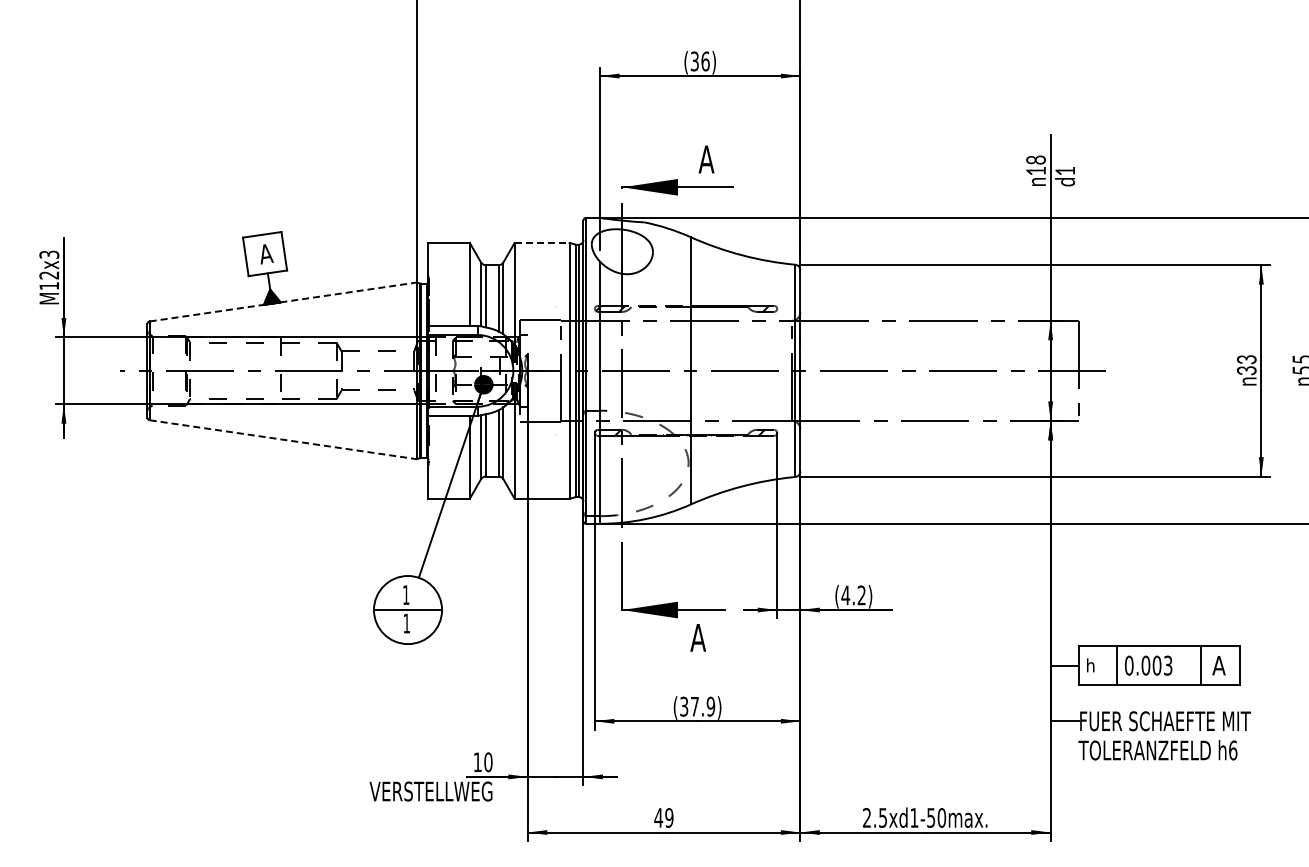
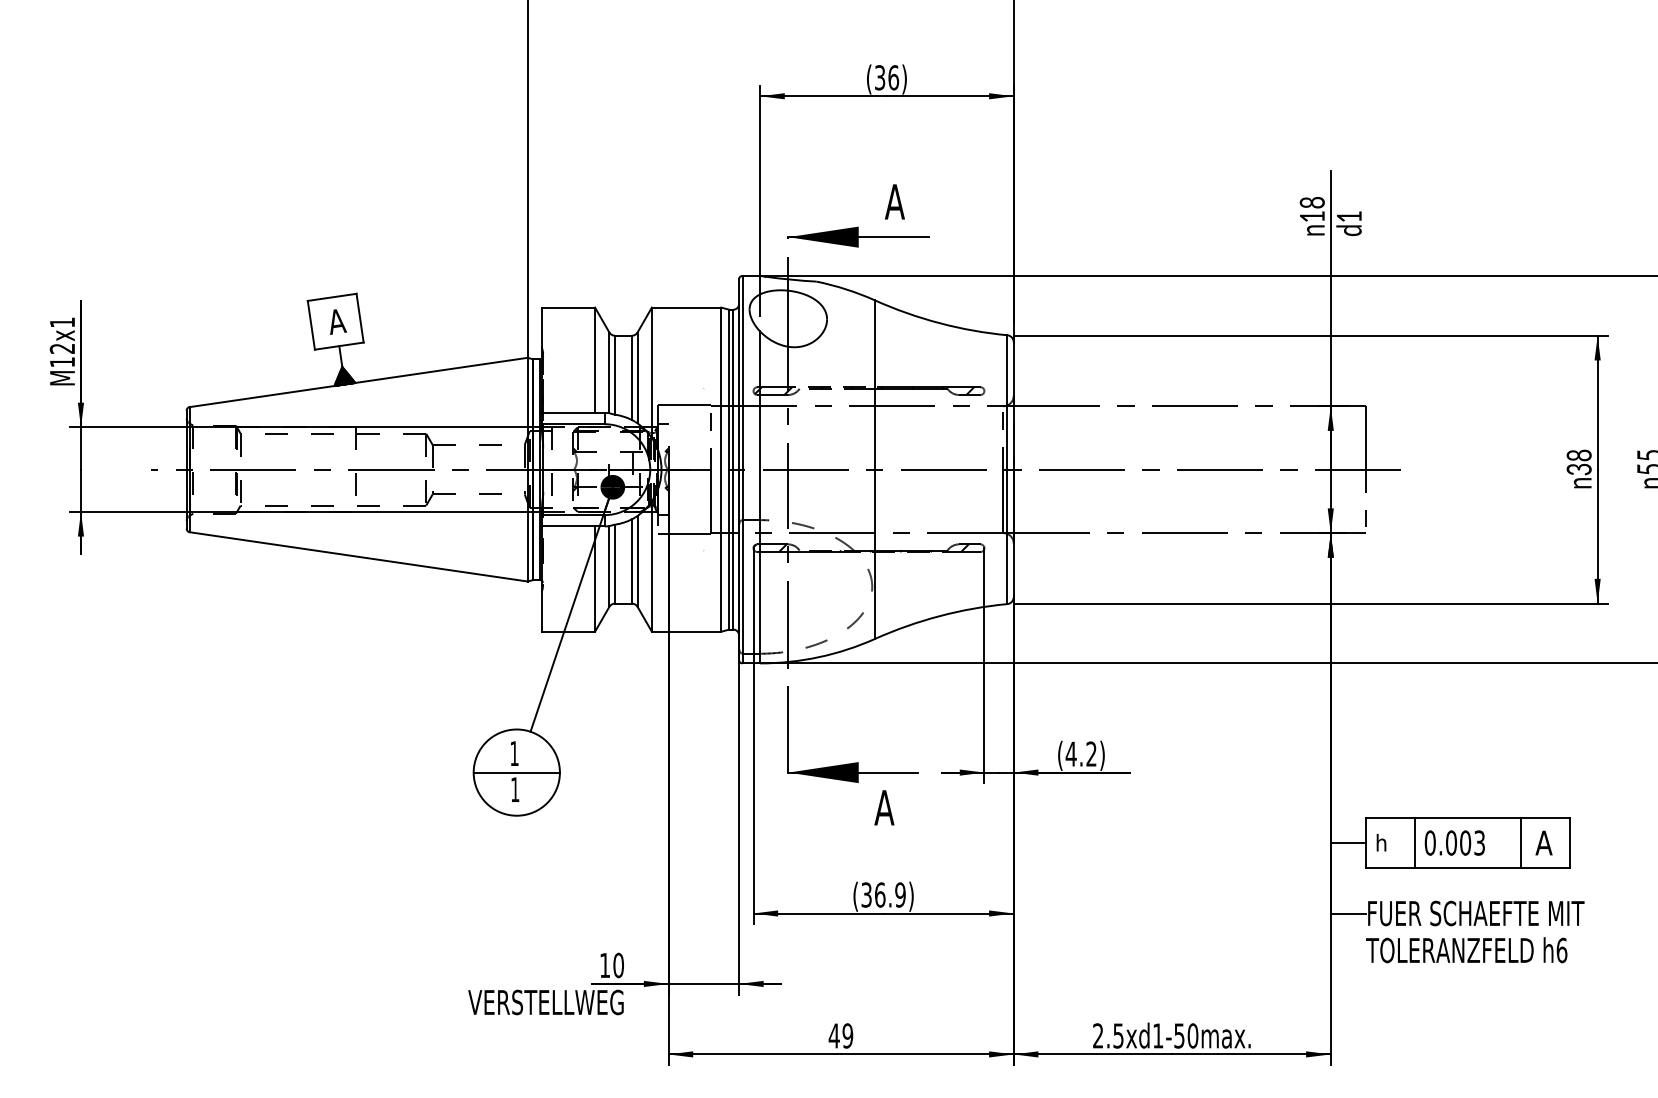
line: (542, 242) -> (687, 307), dashed -> solid
text: (49, 254) -> (62, 322), M12x3 -> M12x1
line: (283, 302) -> (359, 383), dashed -> solid
text: (1246, 359) -> (1578, 455), 33 -> 38
line: (283, 439) -> (359, 556), dashed -> solid
text: (694, 706) -> (879, 894), (37.9) -> (36.9)

